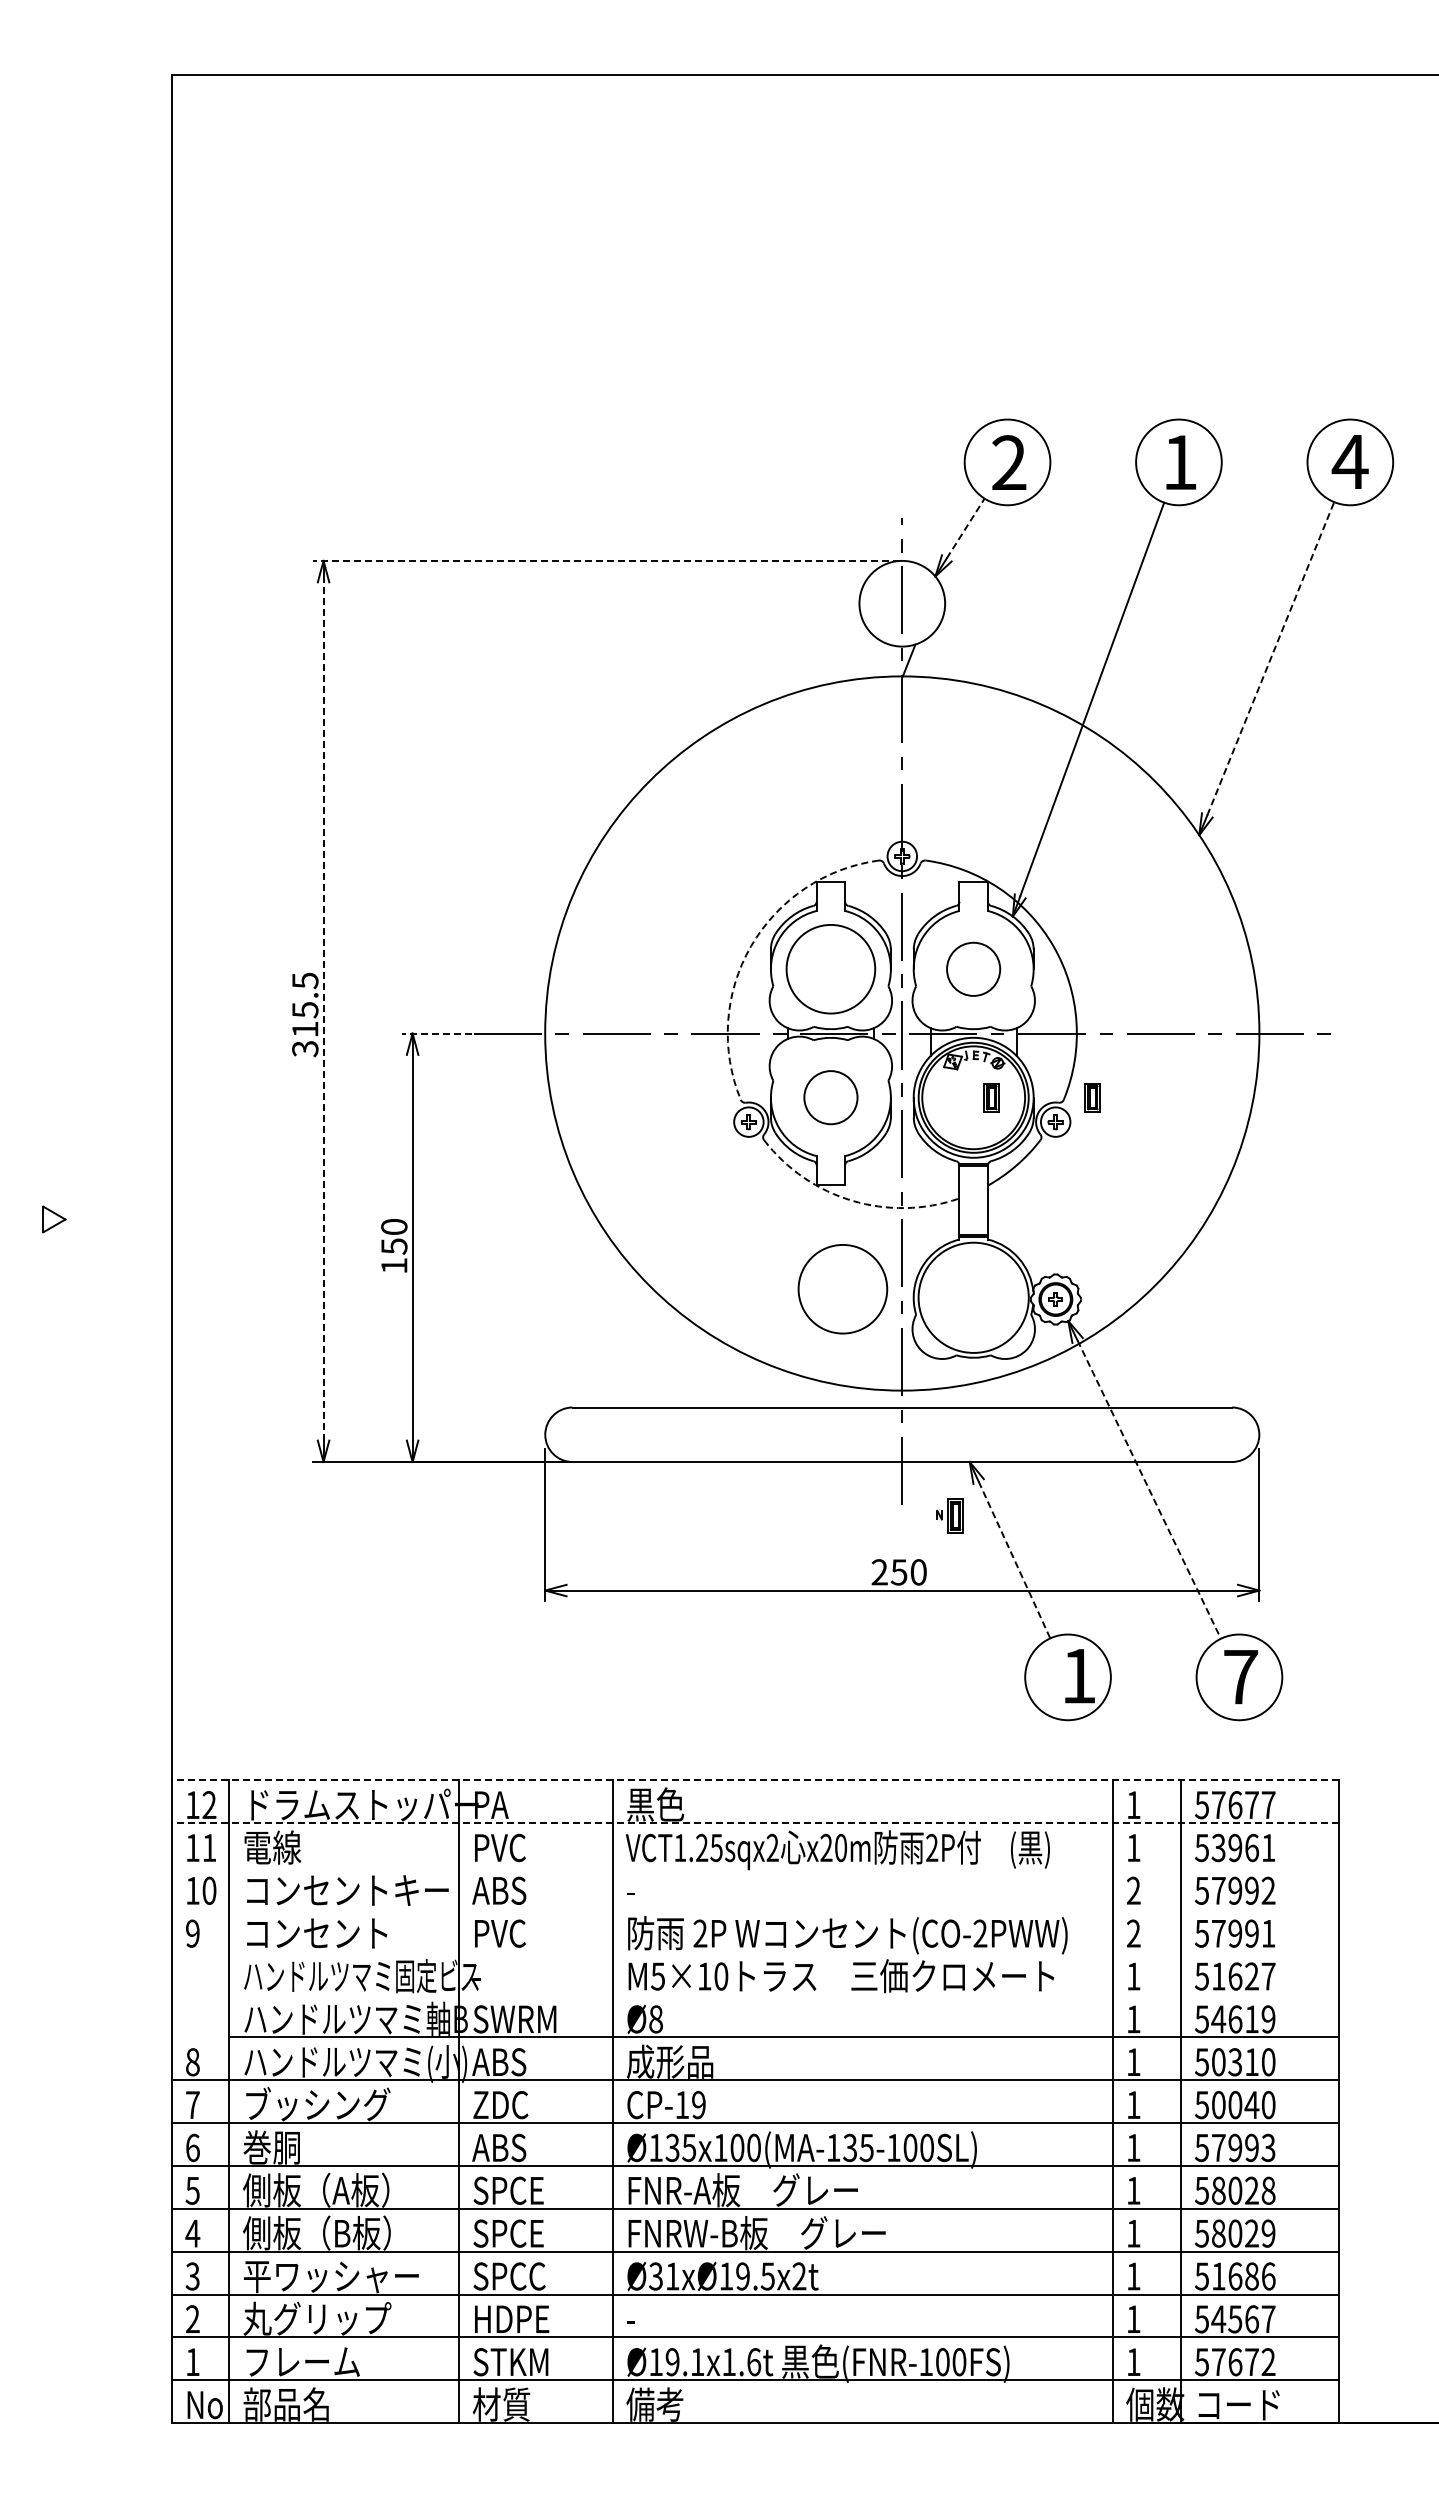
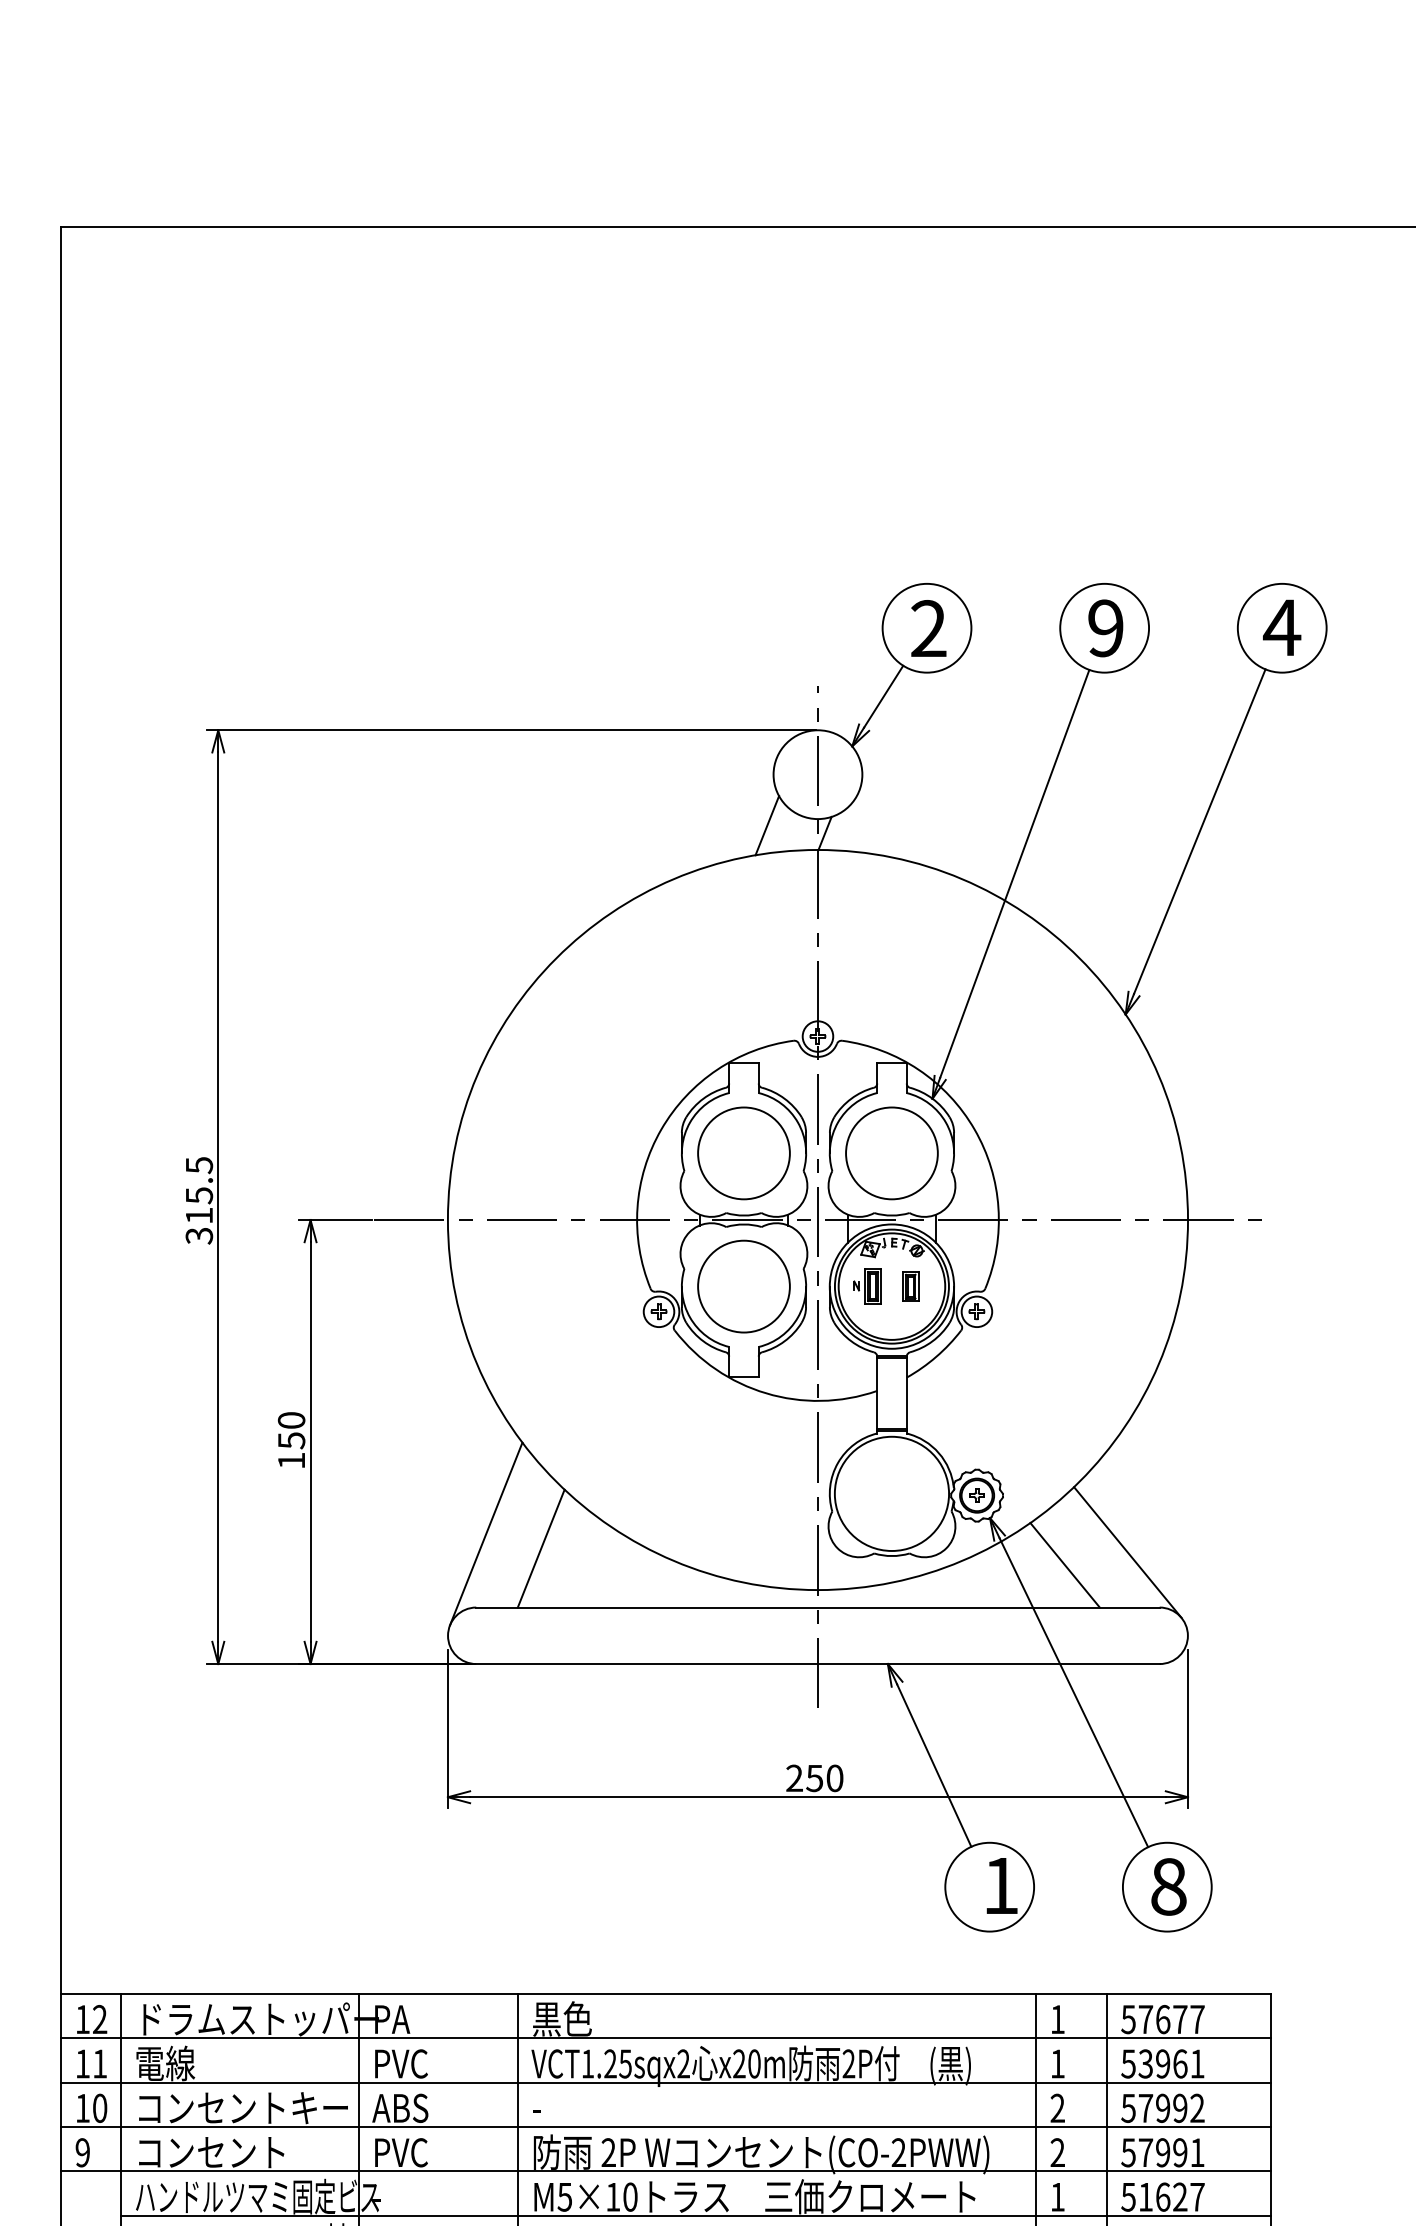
text: (1179, 462) -> (1105, 628), 1 -> 9
line: (965, 528) -> (883, 696), dashed -> solid
line: (606, 560) -> (511, 729), dashed -> solid
line: (853, 652) -> (767, 825), added
line: (1270, 658) -> (1199, 831), dashed -> solid
arc: (751, 946) -> (661, 1129), dashed -> solid
circle: (973, 969) -> (891, 1153), size x1.67
line: (323, 1010) -> (218, 1196), dashed -> solid
line: (436, 1033) -> (335, 1219), dashed -> solid
circle: (830, 1097) -> (743, 1286), size x1.67
part: (1092, 1097) -> (1015, 1286), removed
arc: (852, 1200) -> (766, 1393), dashed -> solid
circle: (842, 1289) -> (756, 1485), removed
line: (582, 1336) -> (486, 1533), added
line: (634, 1350) -> (540, 1548), added
line: (1201, 1354) -> (1128, 1552), added
line: (1140, 1366) -> (1064, 1565), added
line: (1149, 1490) -> (1074, 1693), dashed -> solid
part: (949, 1515) -> (866, 1286), moved
line: (1014, 1560) -> (934, 1766), dashed -> solid
text: (1241, 1676) -> (1169, 1886), 7 -> 8
line: (755, 1780) -> (665, 1994), dashed -> solid
line: (755, 1823) -> (665, 2038), dashed -> solid
line: (755, 1866) -> (665, 2083), added
line: (755, 1908) -> (665, 2126), added
line: (755, 1951) -> (665, 2171), added
line: (784, 1994) -> (695, 2215), added

